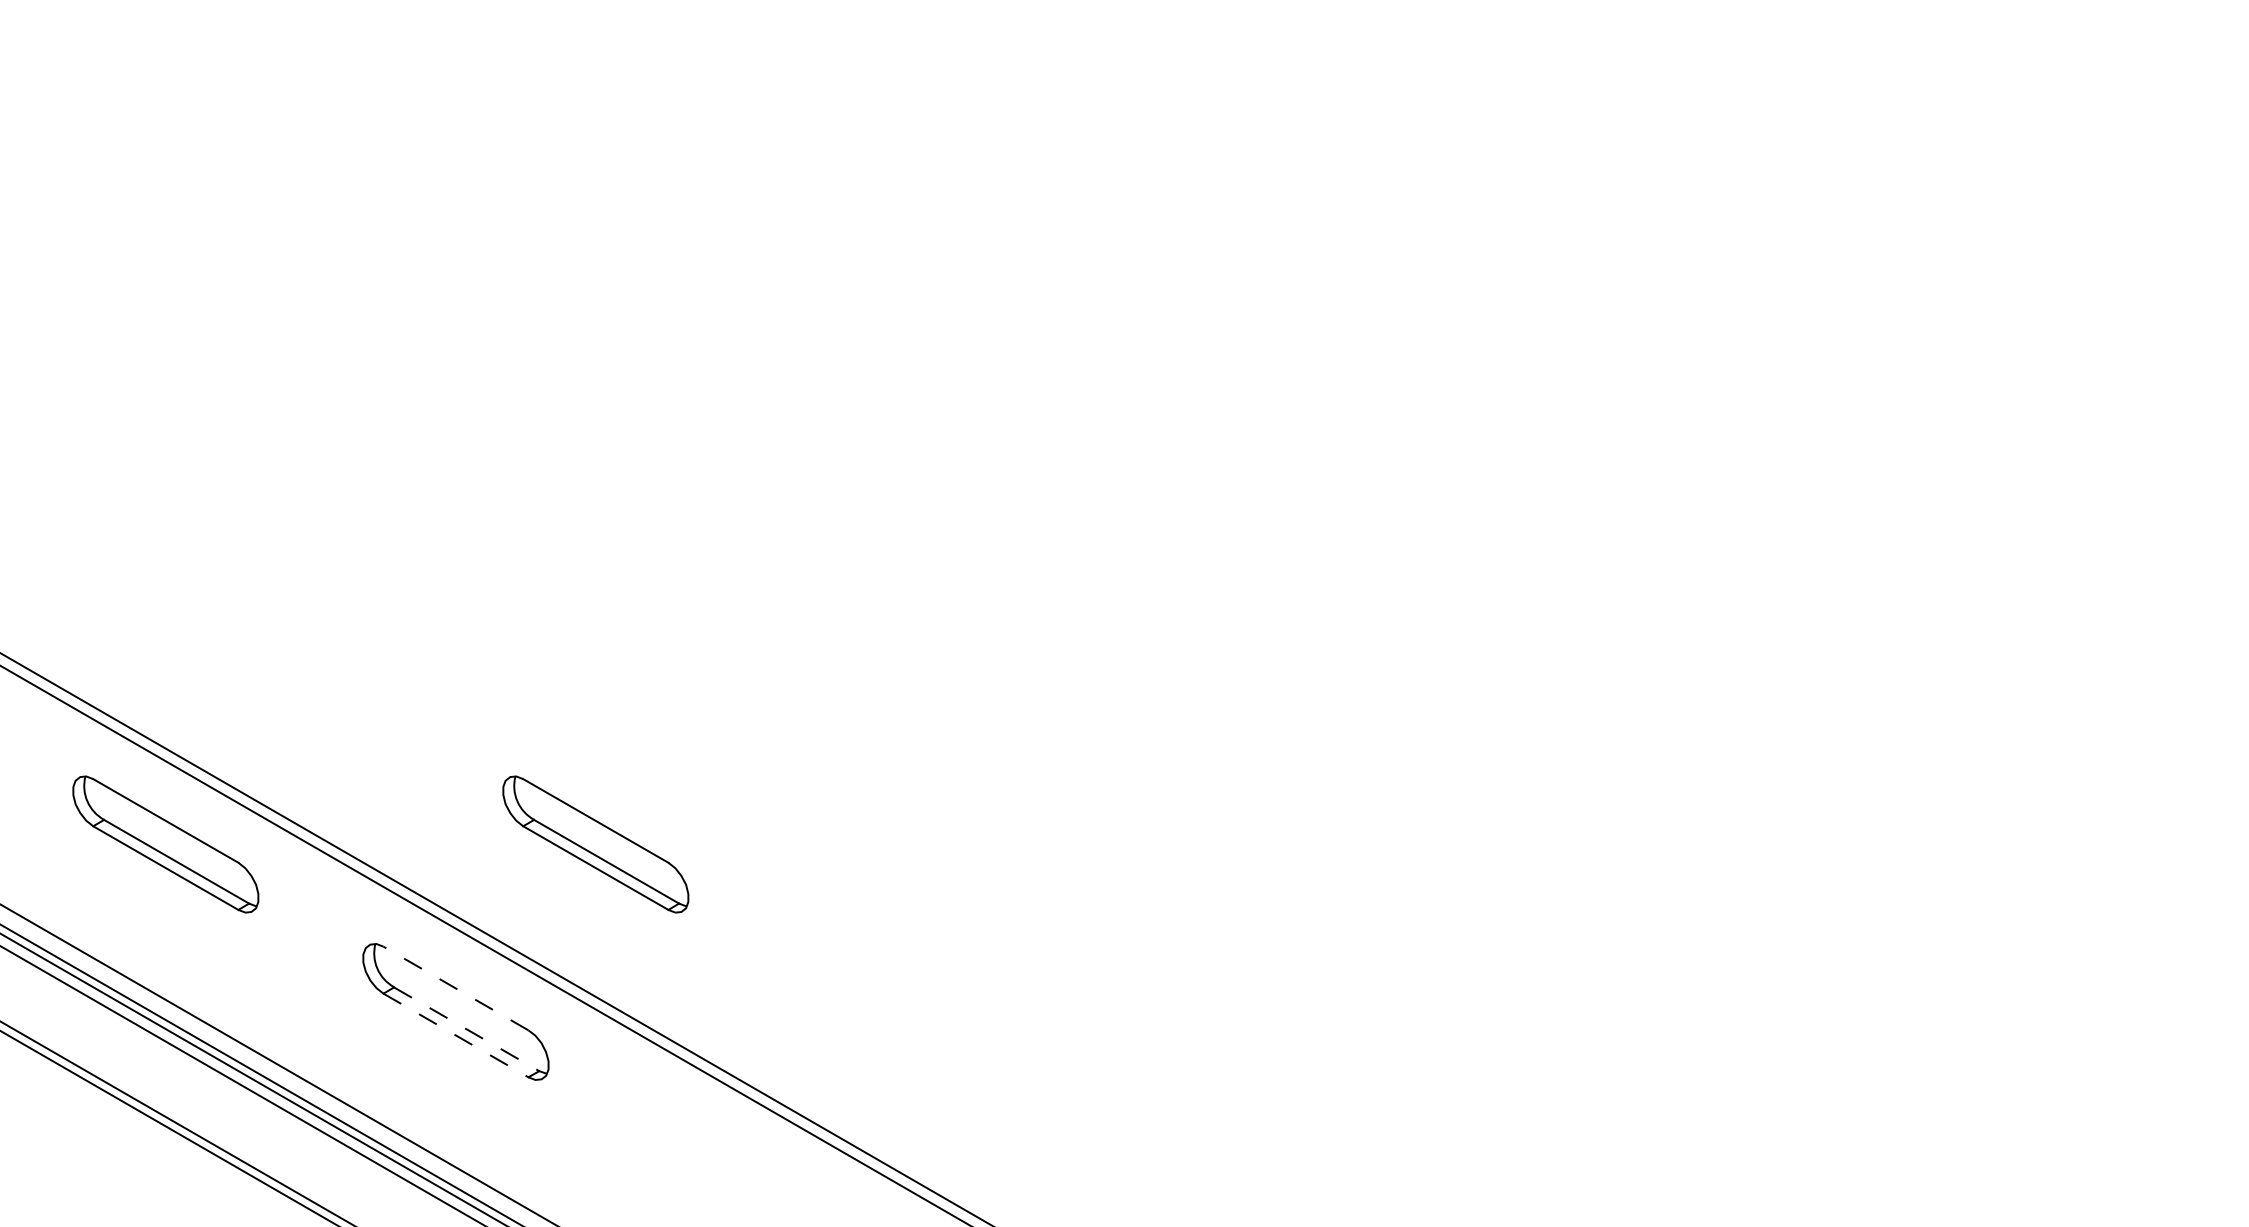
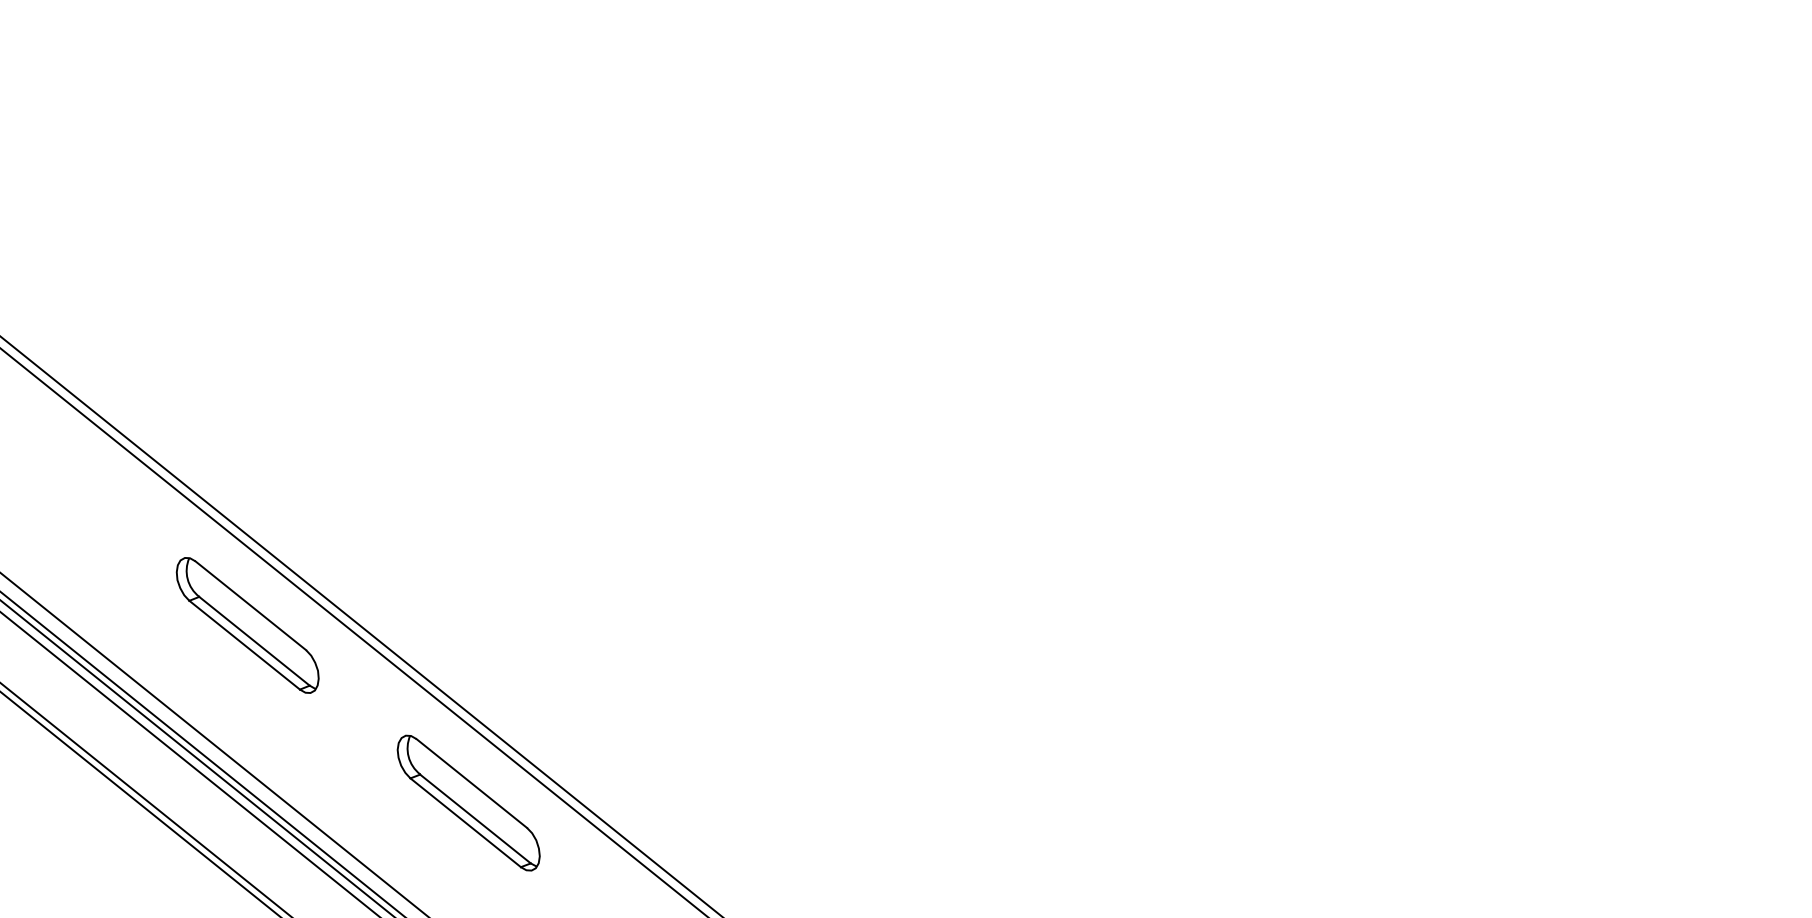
part: (595, 844) -> (607, 681), removed
line: (455, 988) -> (471, 783), dashed -> solid
line: (466, 1029) -> (475, 819), dashed -> solid
line: (455, 1035) -> (465, 822), dashed -> solid

